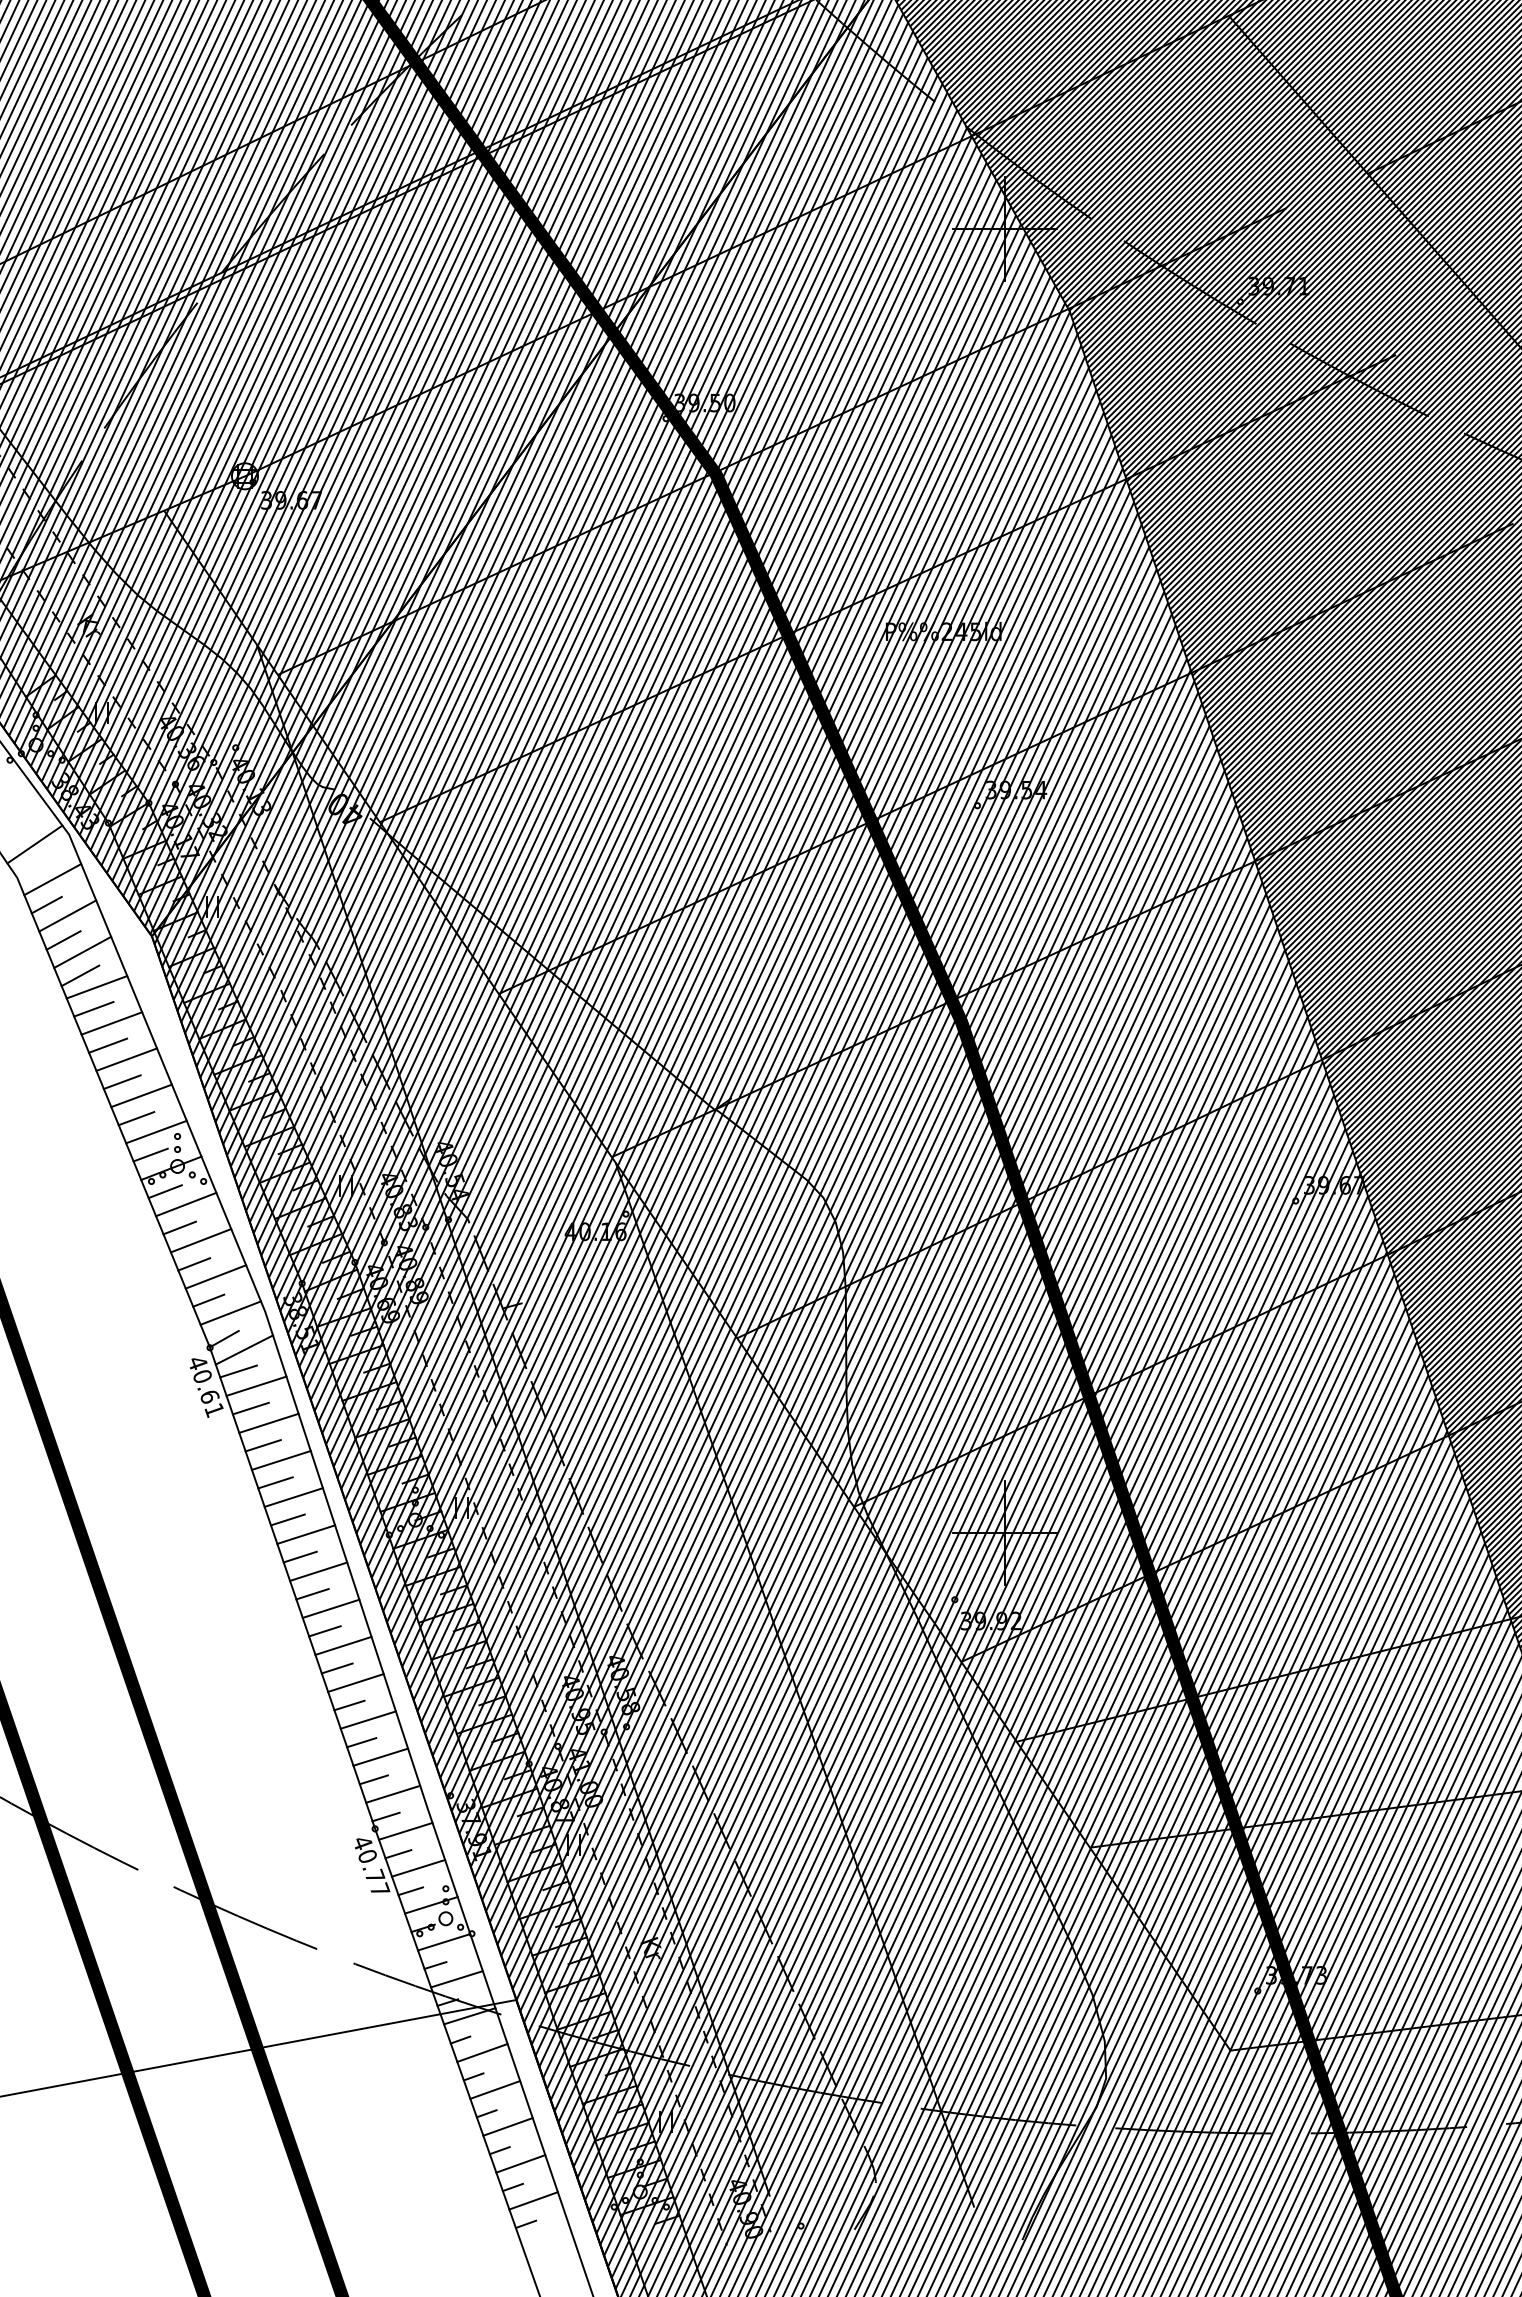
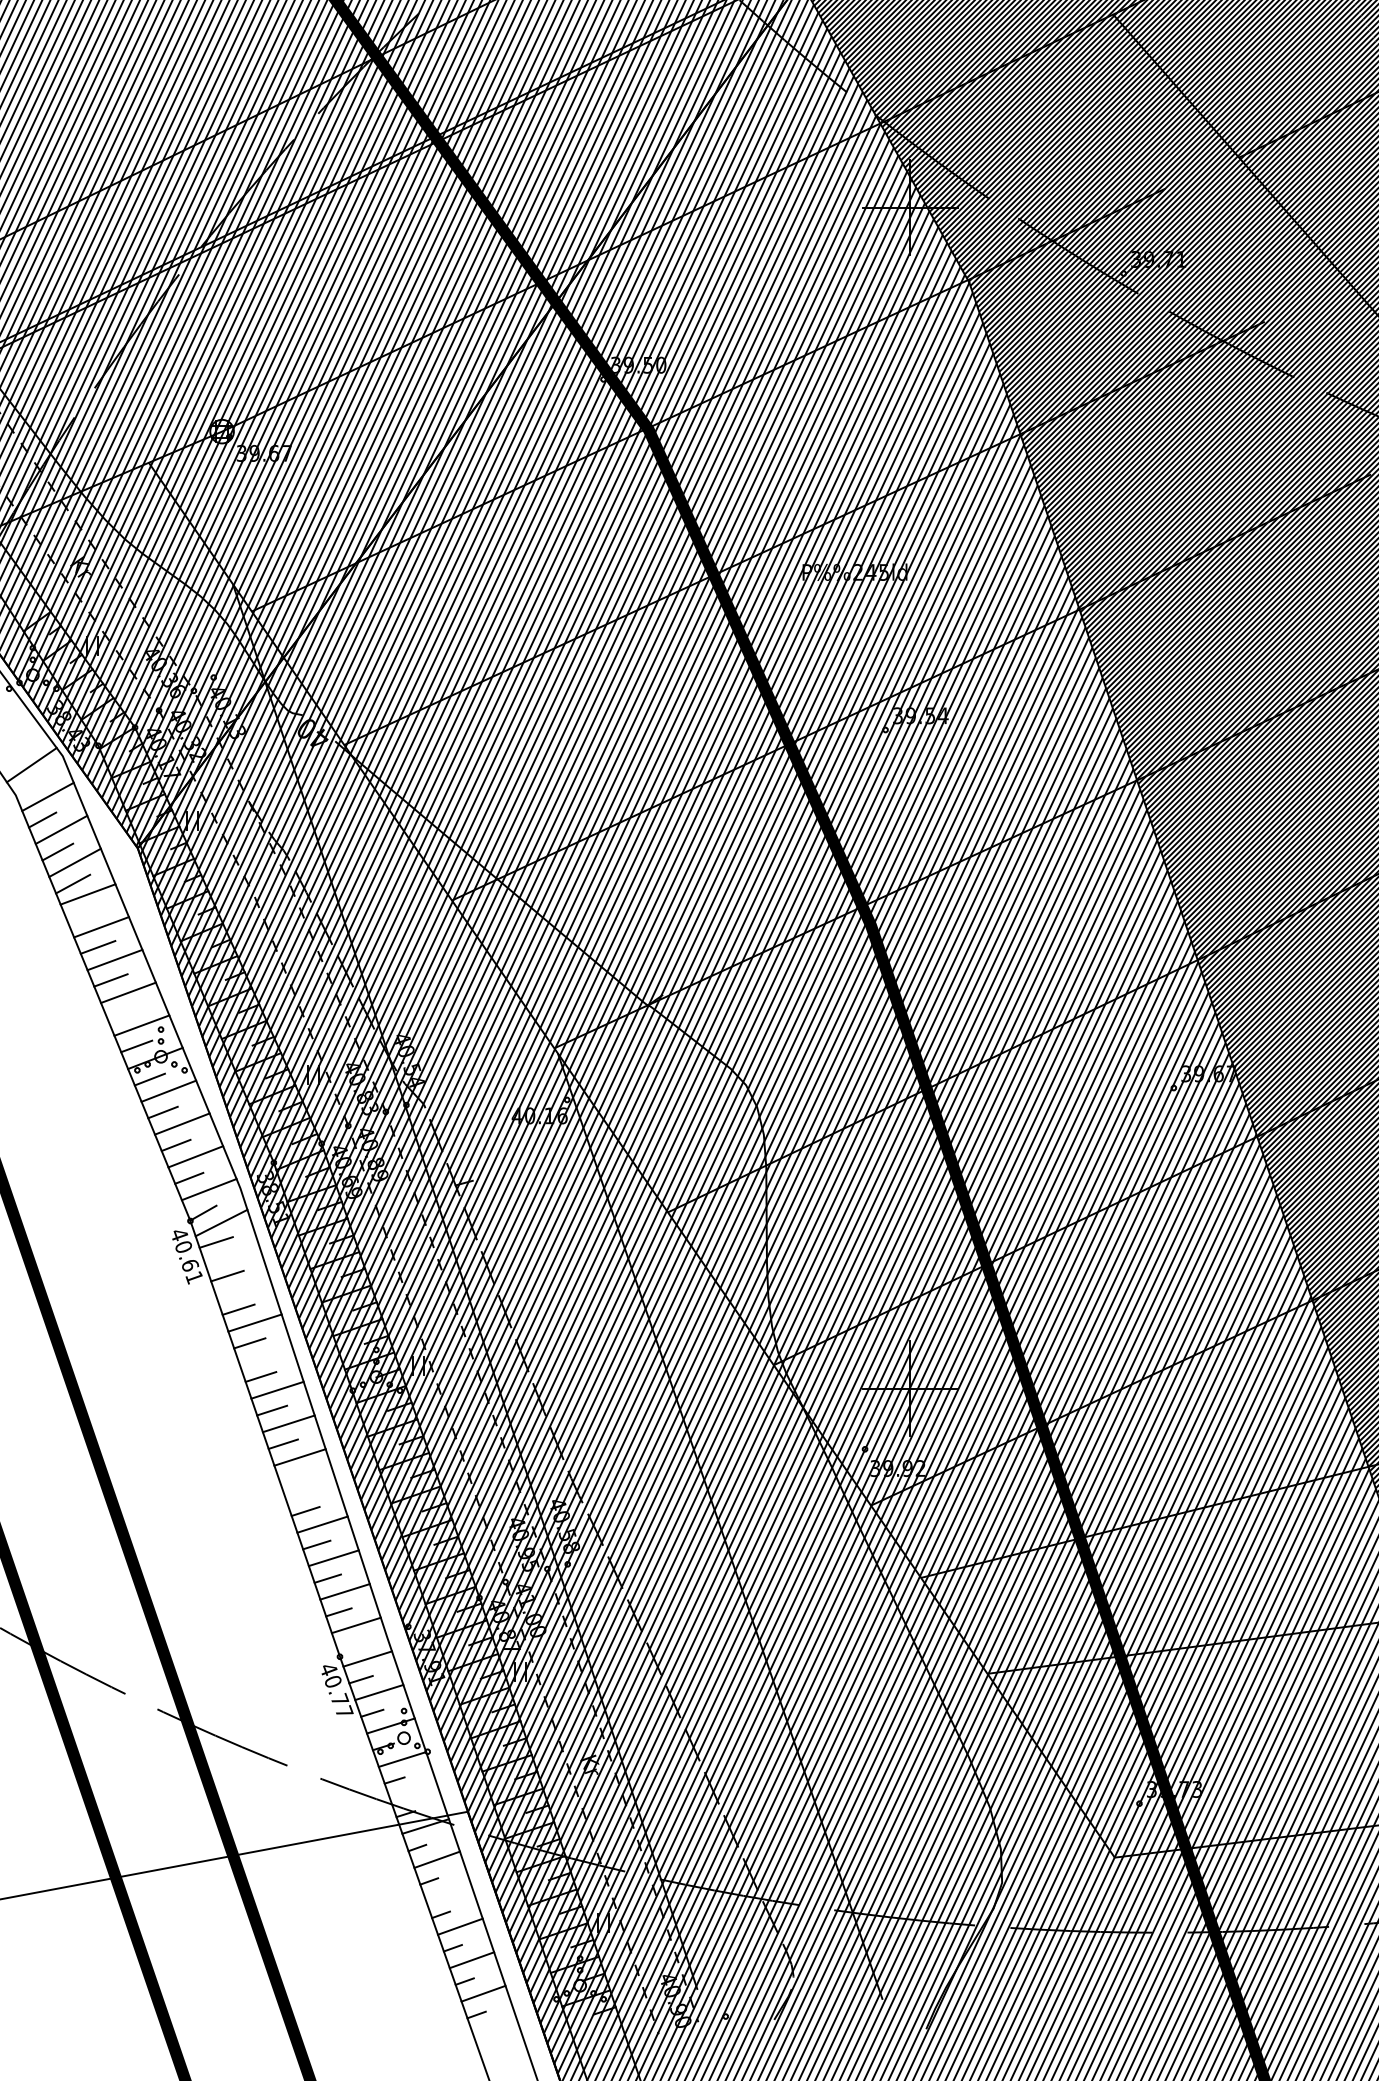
line: (94, 1008) -> (85, 913), removed
line: (136, 1118) -> (123, 1013), removed
line: (256, 1385) -> (232, 1255), removed
line: (268, 1423) -> (243, 1289), removed
line: (292, 1497) -> (265, 1356), removed
line: (324, 1630) -> (294, 1477), removed
line: (342, 1645) -> (310, 1490), removed
line: (385, 1816) -> (349, 1645), removed
line: (456, 1978) -> (413, 1792), removed
line: (494, 2090) -> (448, 1893), removed

